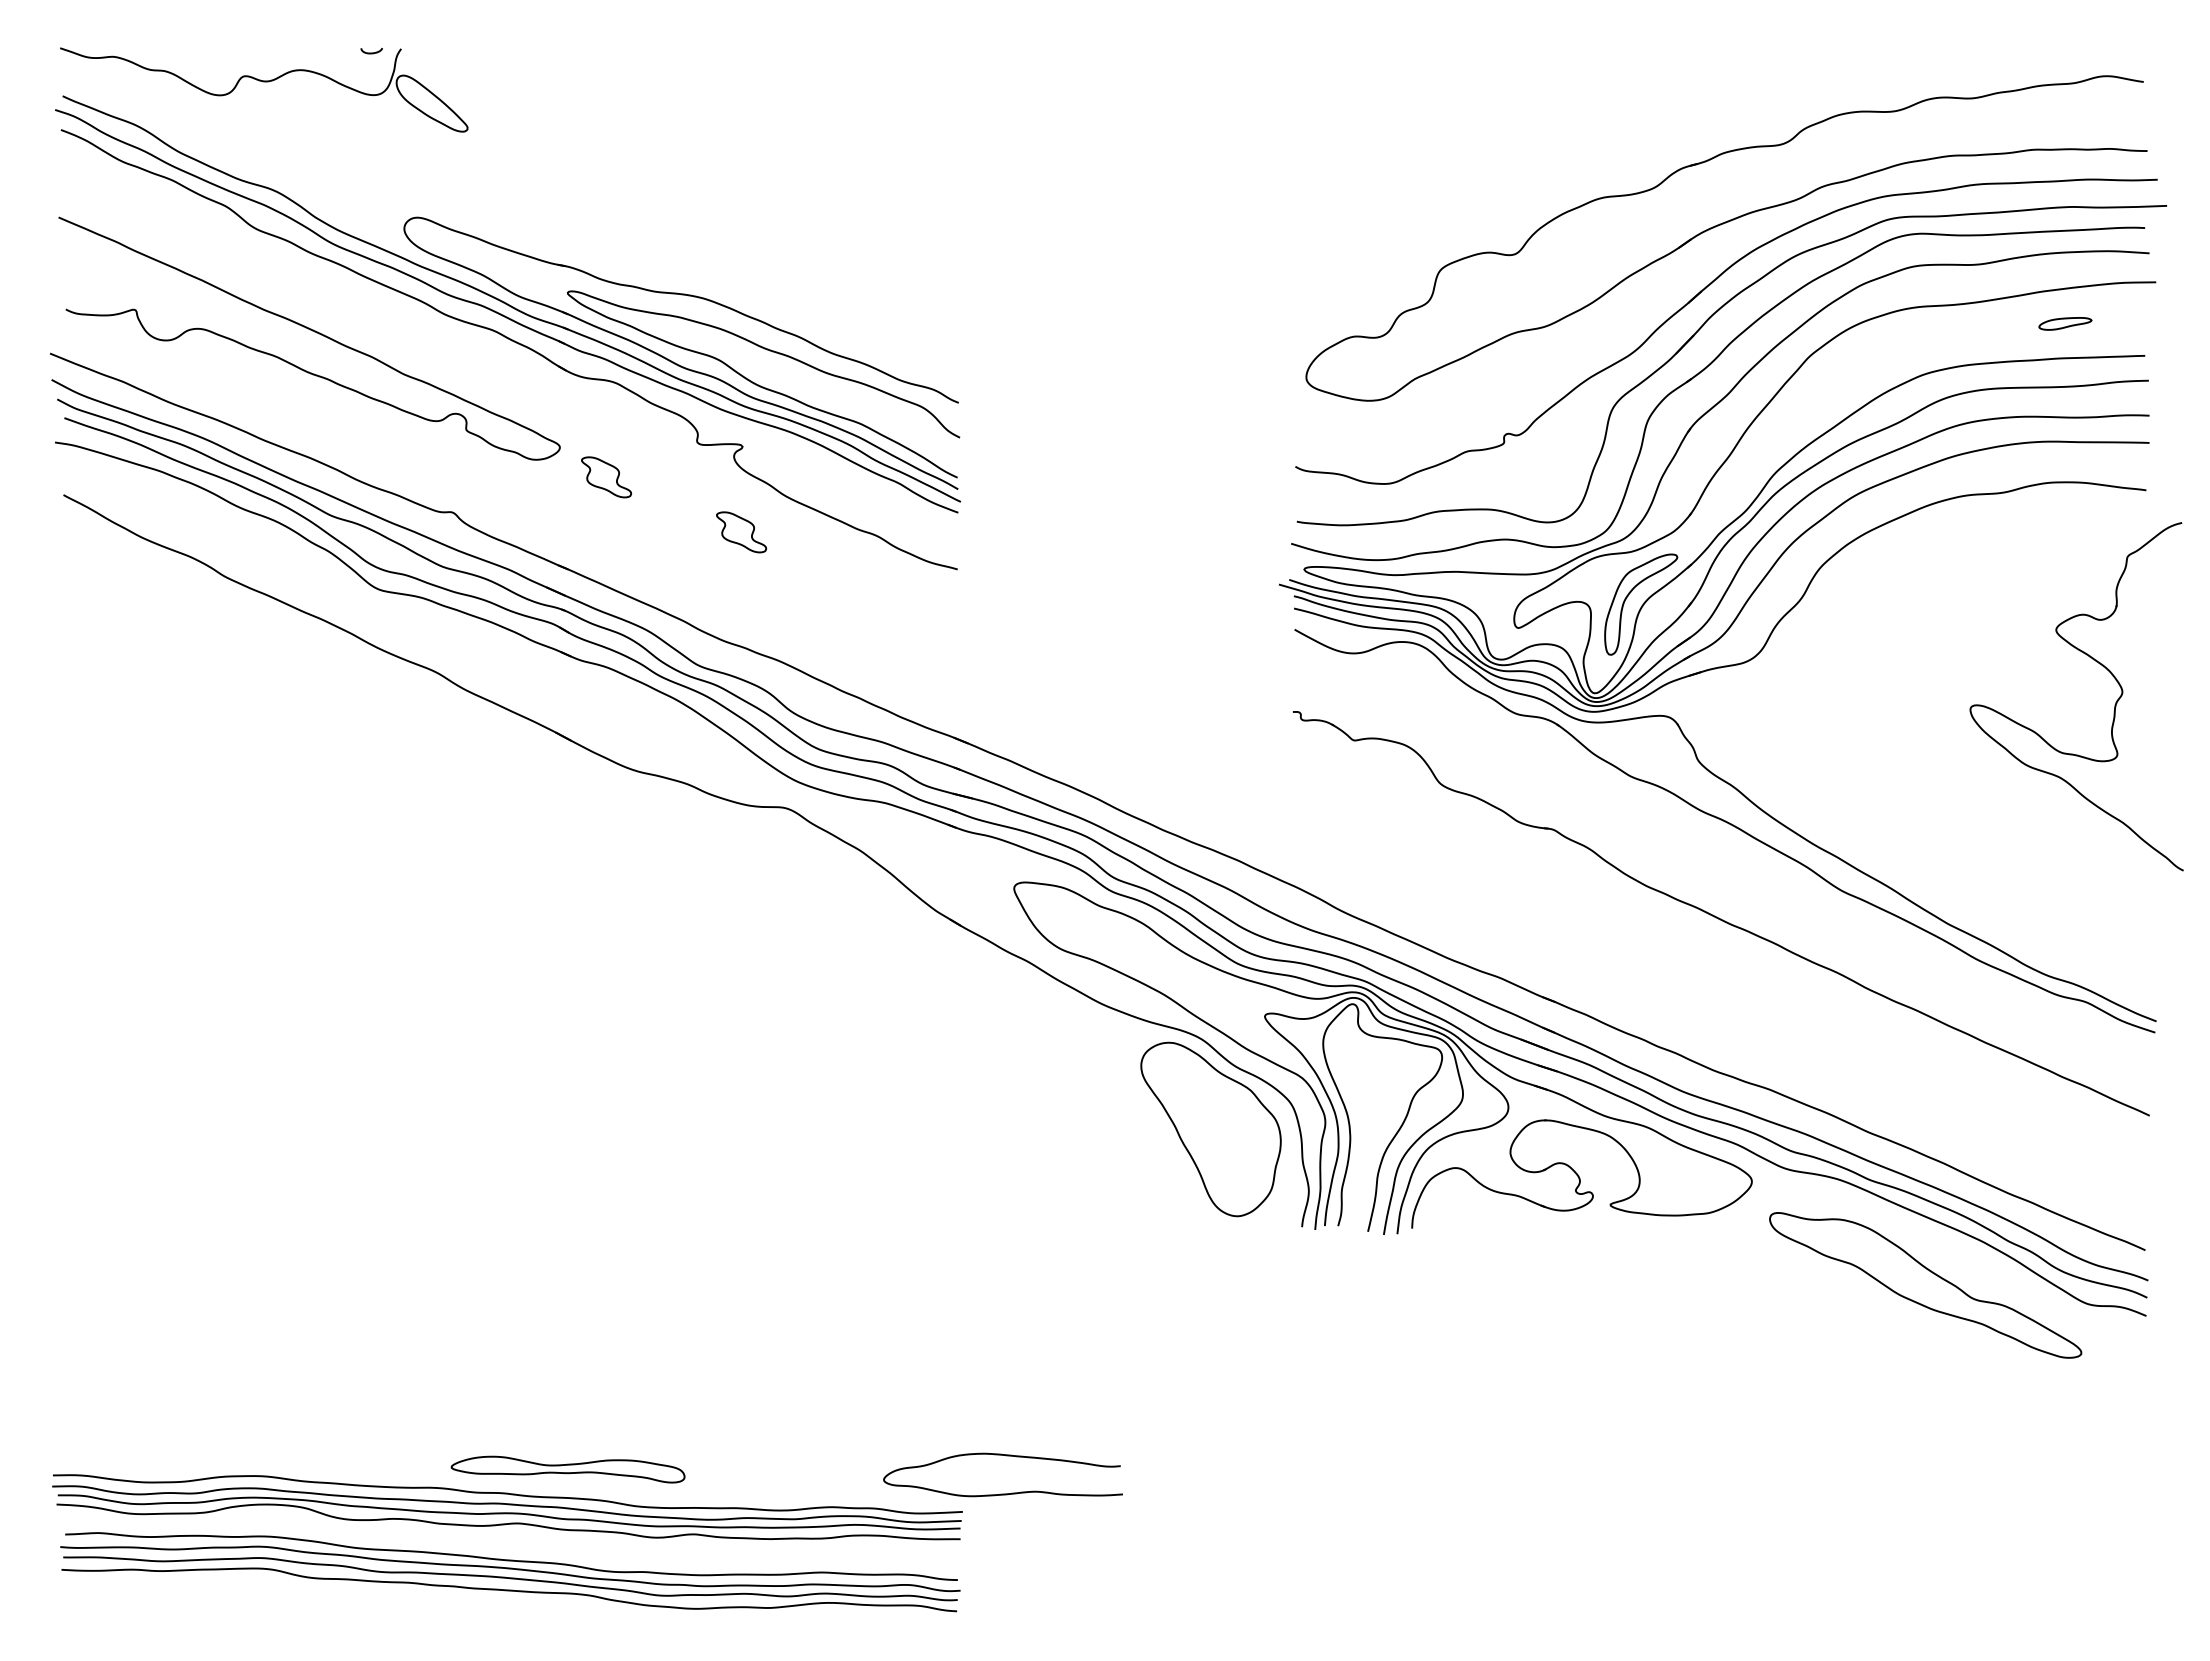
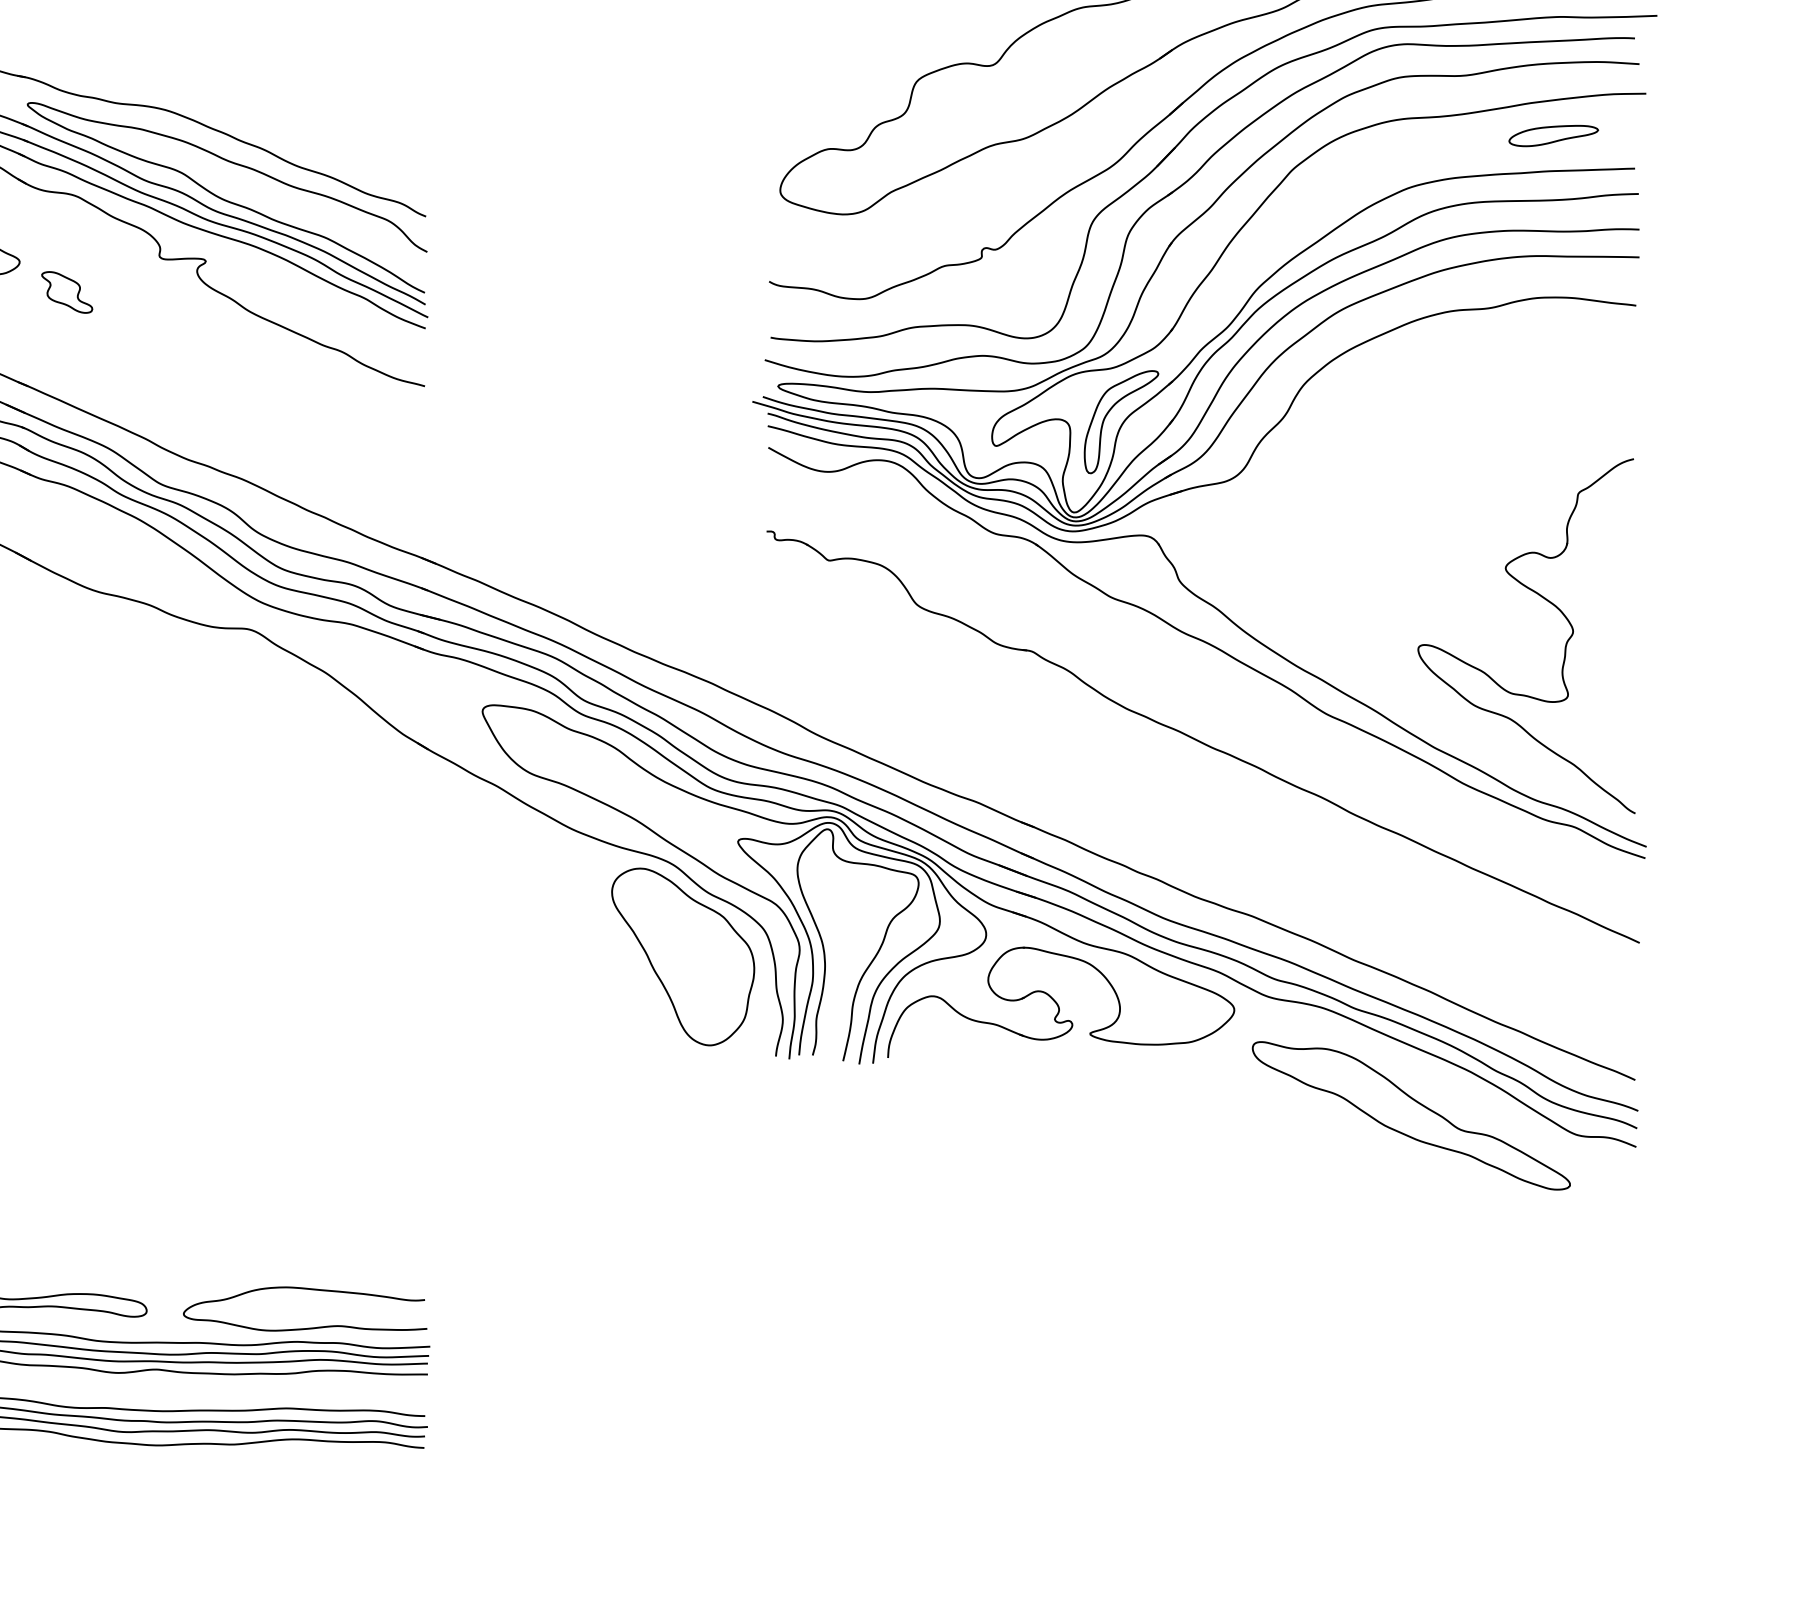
part: (2065, 323) -> (1553, 135), size x1.67
part: (741, 532) -> (204, 348), removed
part: (2114, 705) -> (1565, 645), moved
curve: (1005, 1456) -> (307, 1290), moved

